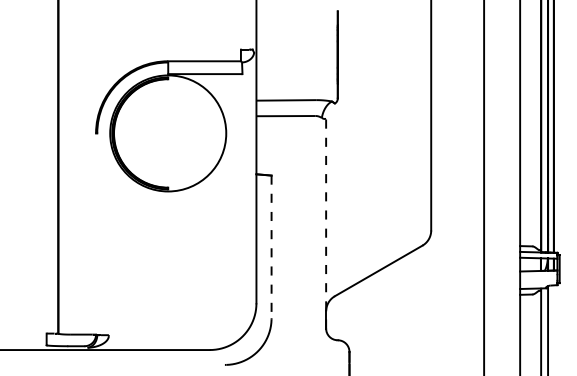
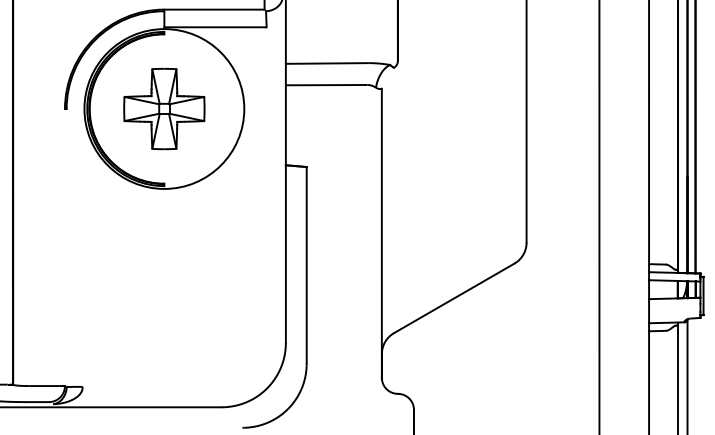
part: (168, 133) -> (164, 109), added
line: (326, 223) -> (382, 233), dashed -> solid
line: (271, 247) -> (306, 266), dashed -> solid

